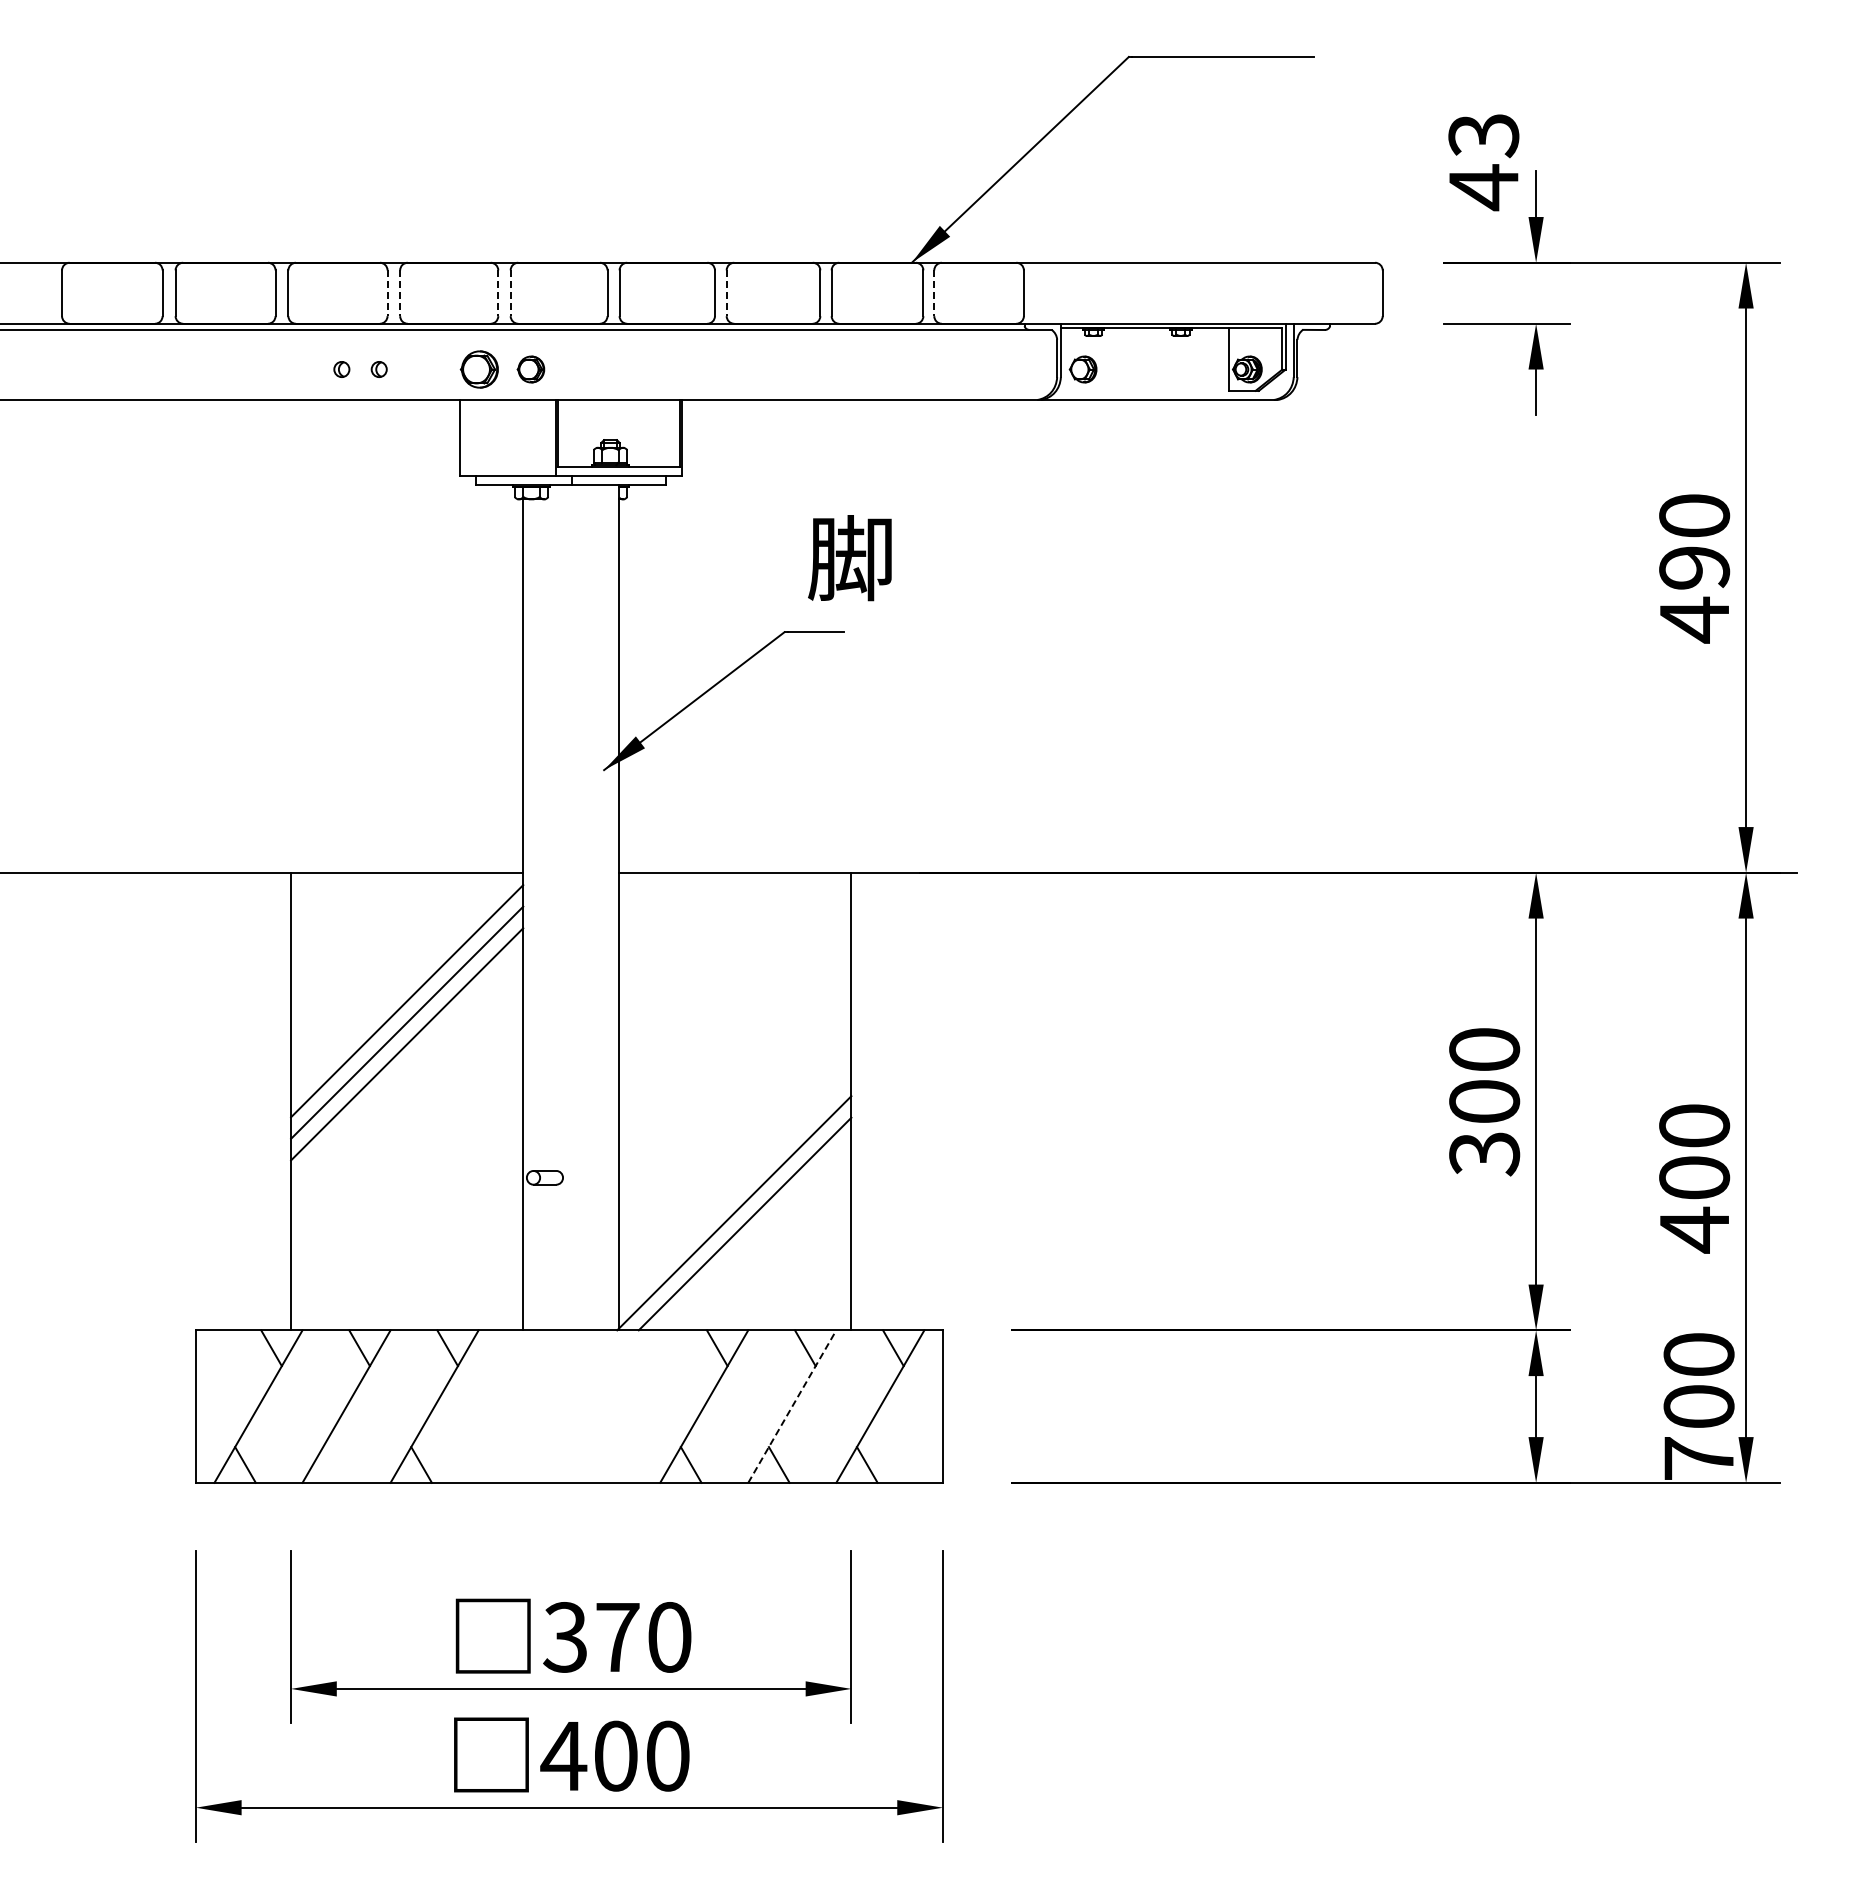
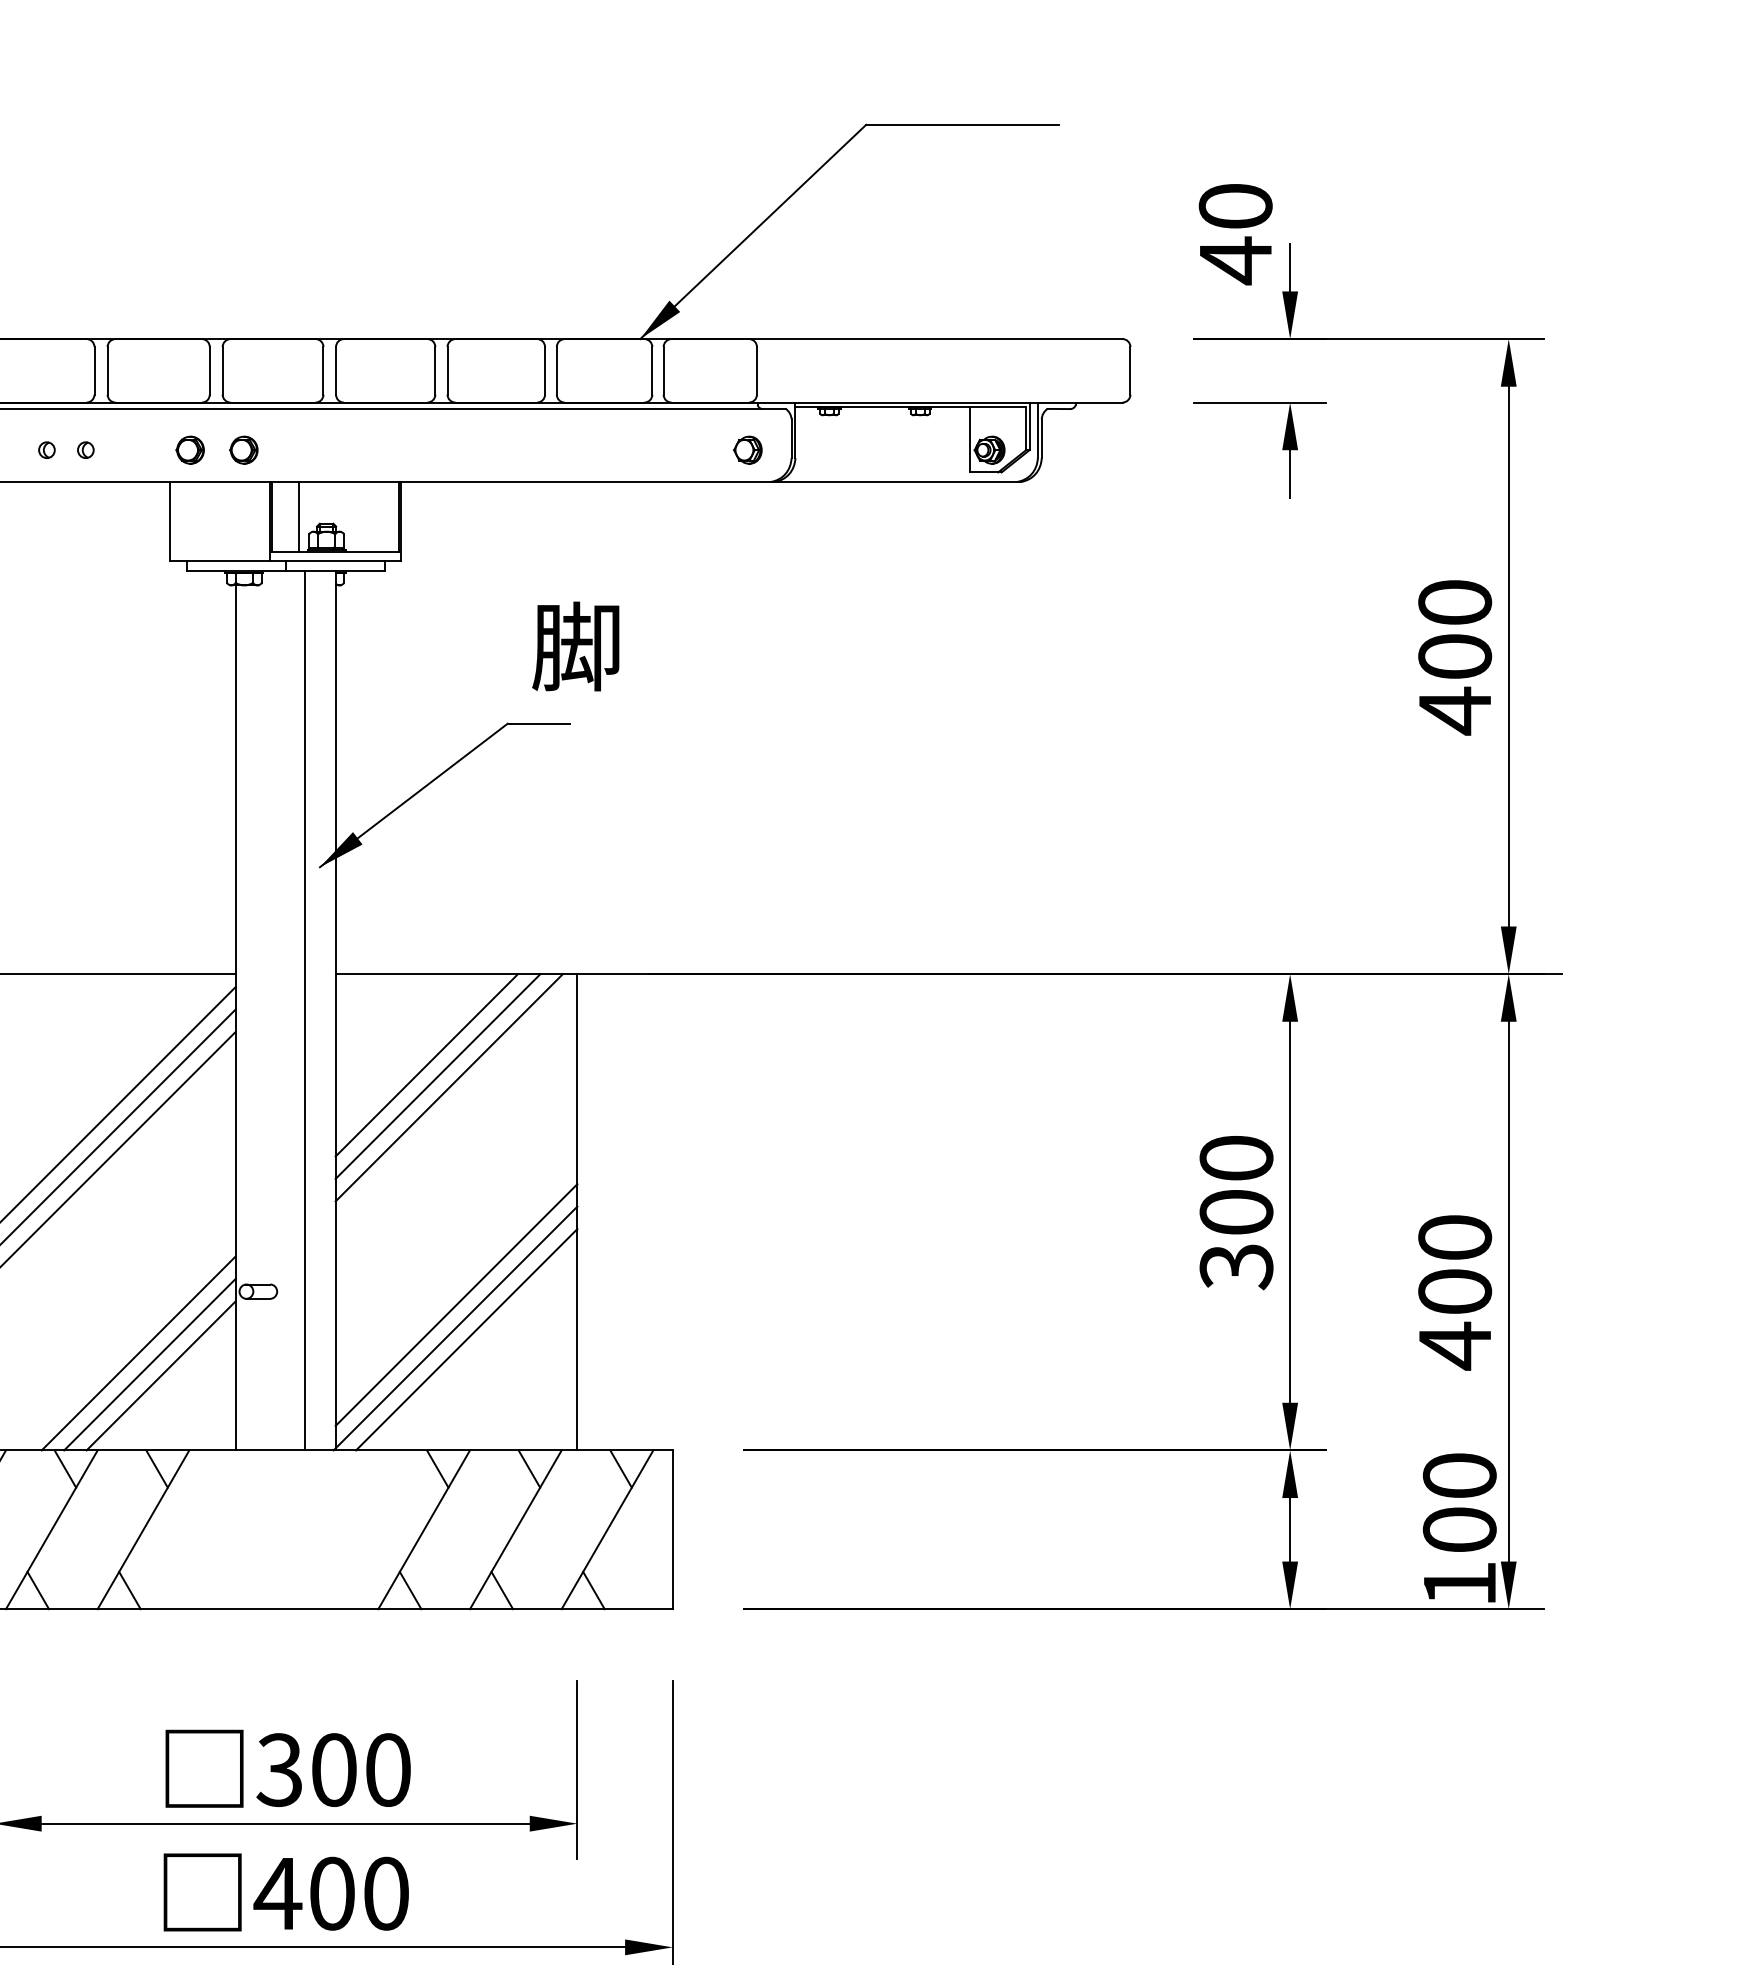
text: (1483, 135) -> (1235, 206), 43 -> 40
line: (387, 293) -> (94, 371), dashed -> solid
line: (400, 293) -> (107, 371), dashed -> solid
line: (498, 293) -> (210, 371), dashed -> solid
line: (510, 293) -> (222, 371), dashed -> solid
line: (726, 293) -> (447, 371), dashed -> solid
line: (934, 293) -> (663, 371), dashed -> solid
part: (479, 369) -> (190, 450), size x0.71
part: (1082, 369) -> (747, 450), moved
line: (583, 433) -> (298, 516), added
text: (1694, 567) -> (1455, 656), 490 -> 400
line: (589, 907) -> (304, 1010), added
line: (706, 960) -> (426, 1065), added
line: (717, 970) -> (437, 1075), added
line: (728, 981) -> (449, 1087), added
line: (735, 1190) -> (456, 1304), added
line: (429, 1236) -> (138, 1352), added
line: (440, 1247) -> (149, 1364), added
line: (451, 1258) -> (161, 1375), added
line: (792, 1406) -> (516, 1529), dashed -> solid
text: (1698, 1458) -> (1459, 1583), 700 -> 100
line: (333, 1464) -> (38, 1590), added
text: (617, 1637) -> (333, 1770), 370 -> 300

